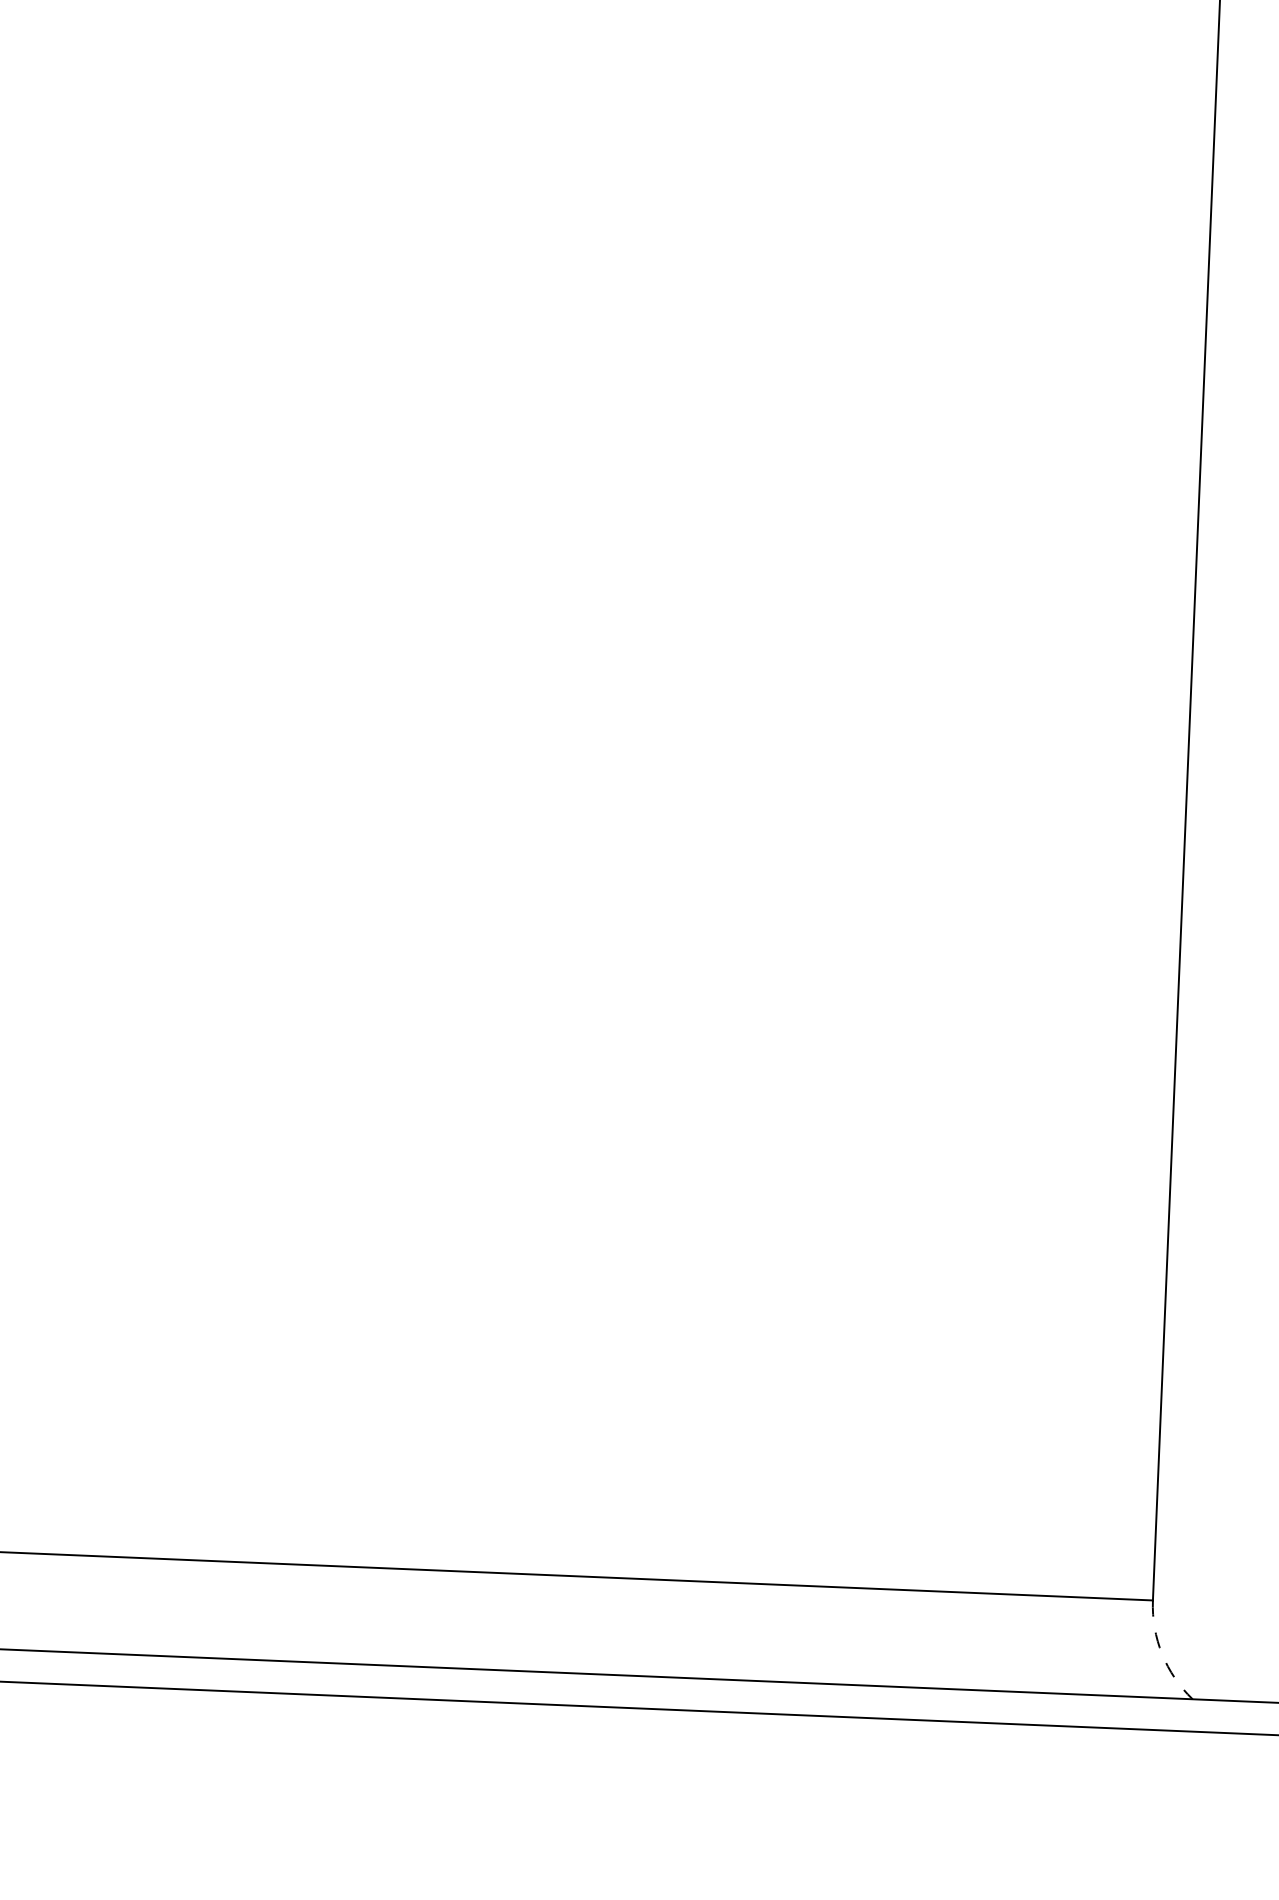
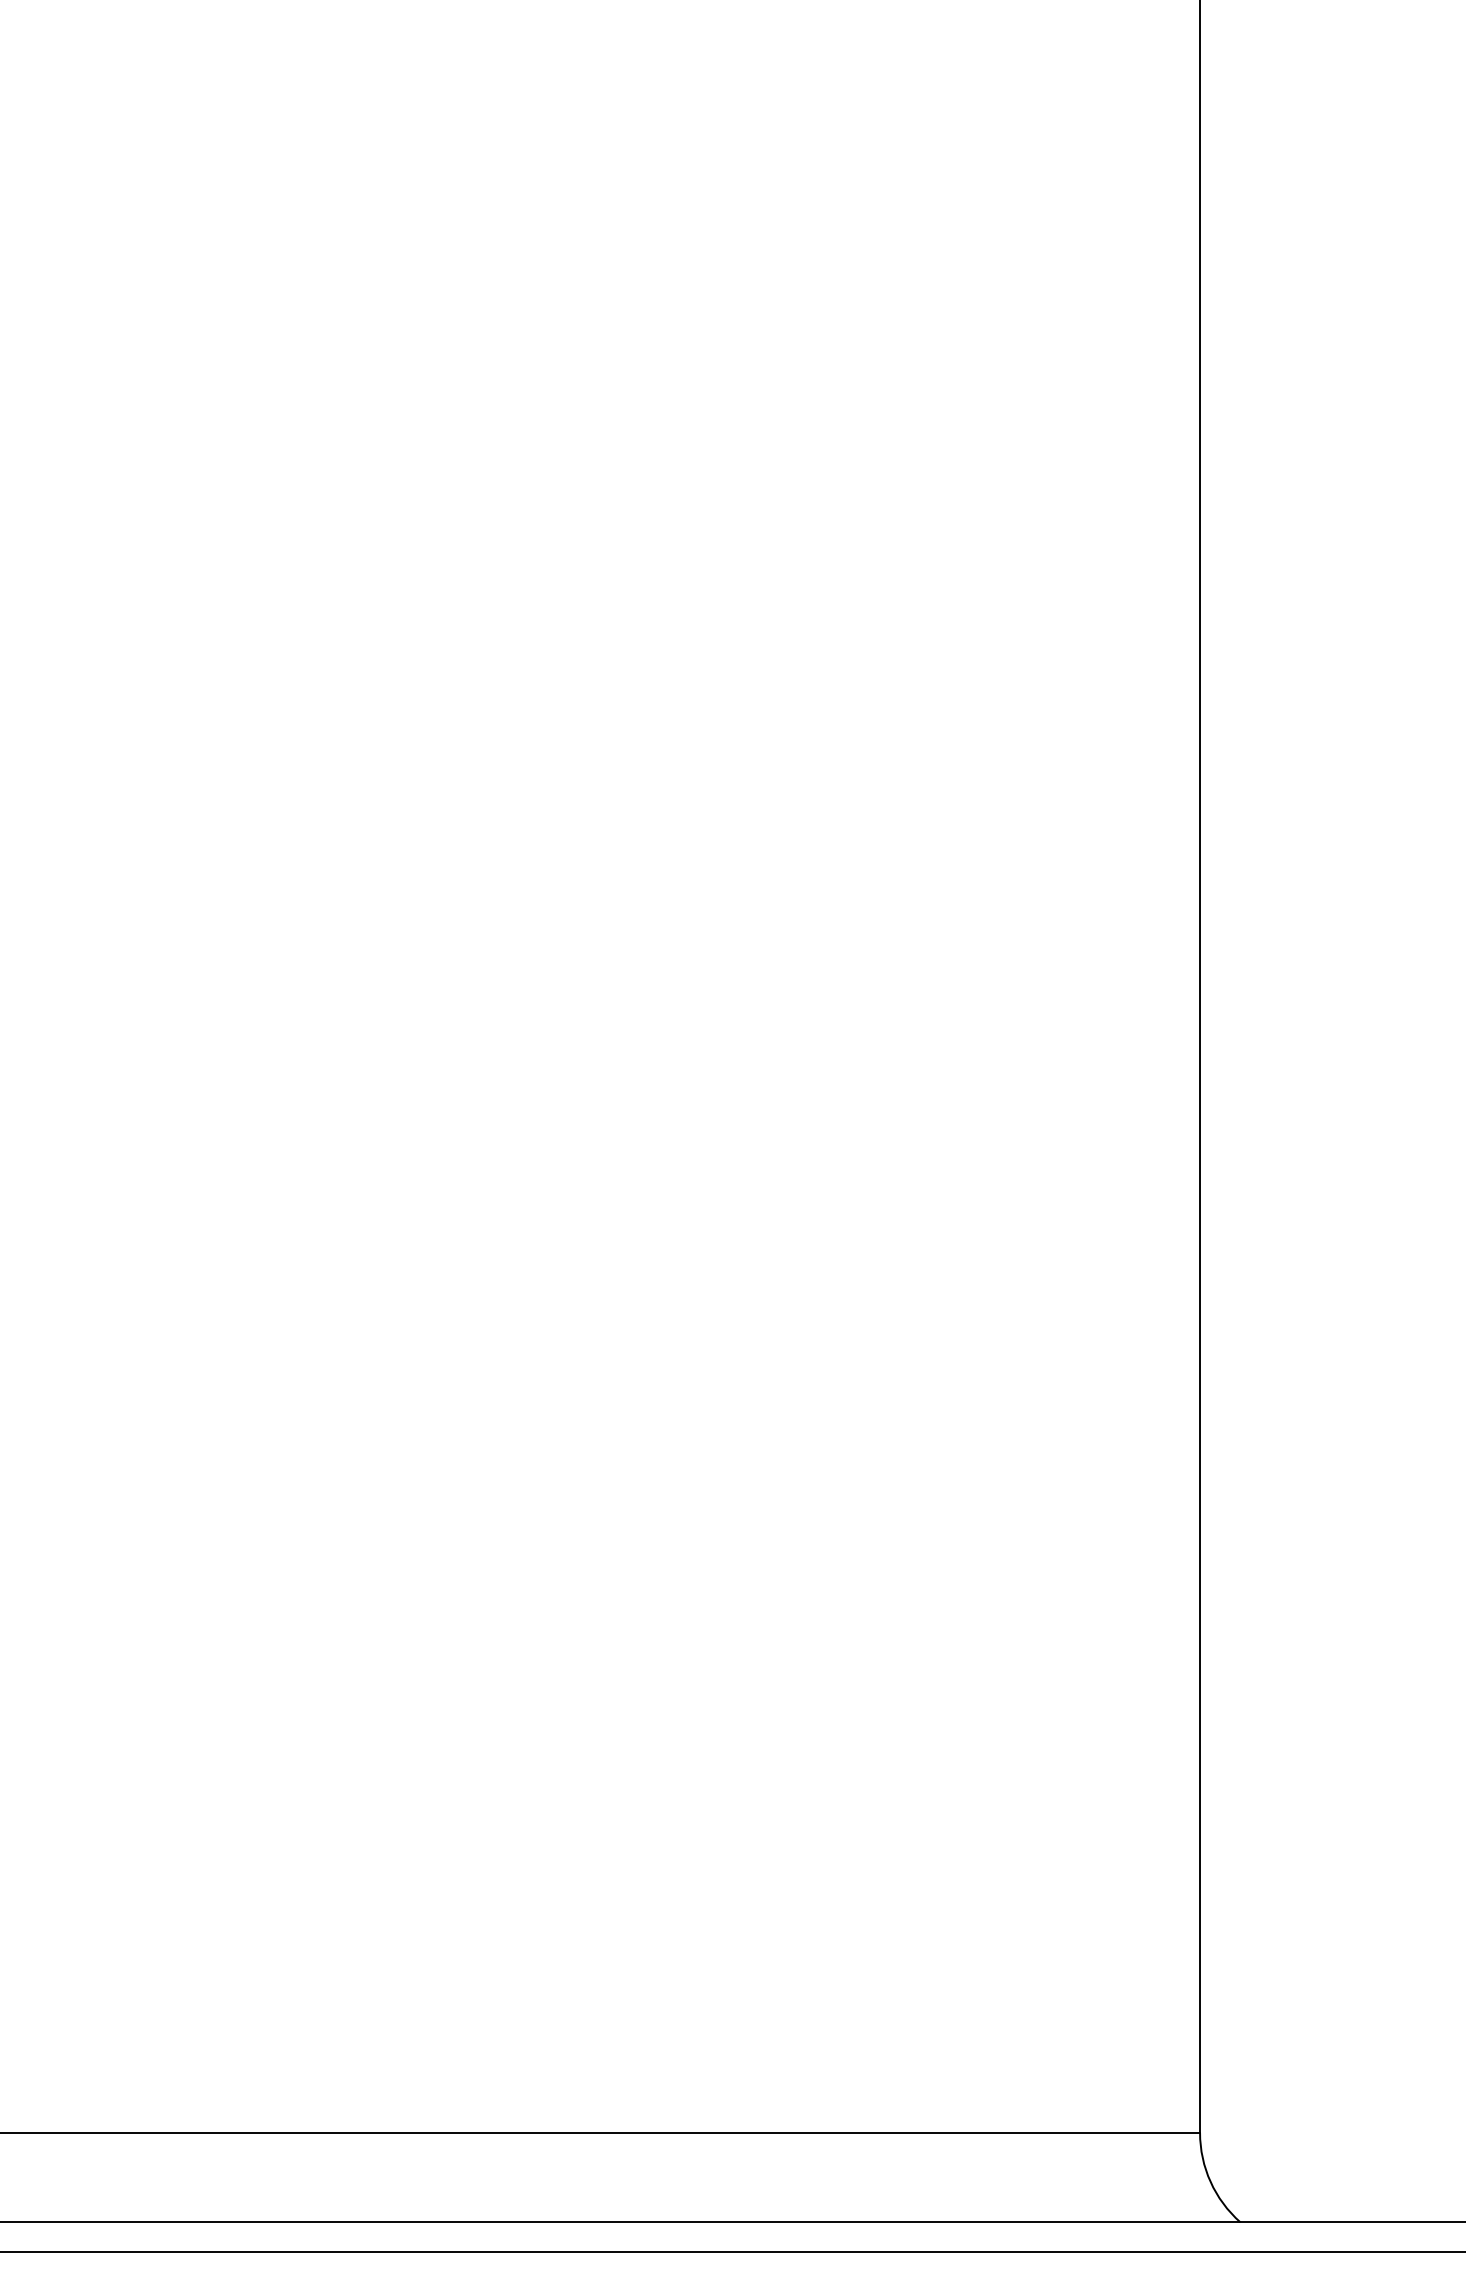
arc: (1162, 1653) -> (1210, 2181), dashed -> solid

